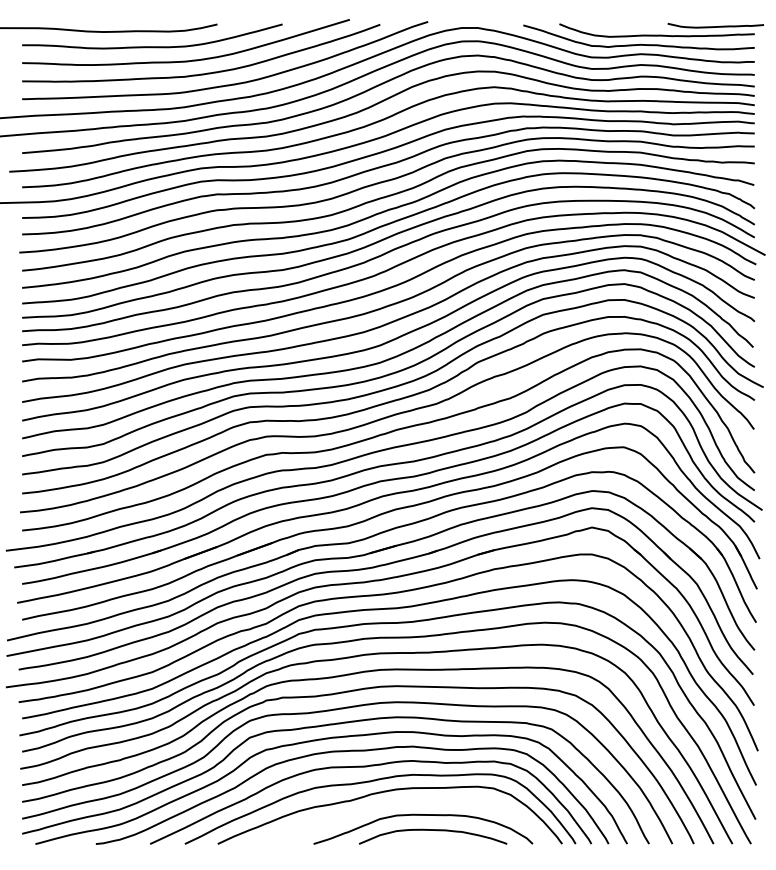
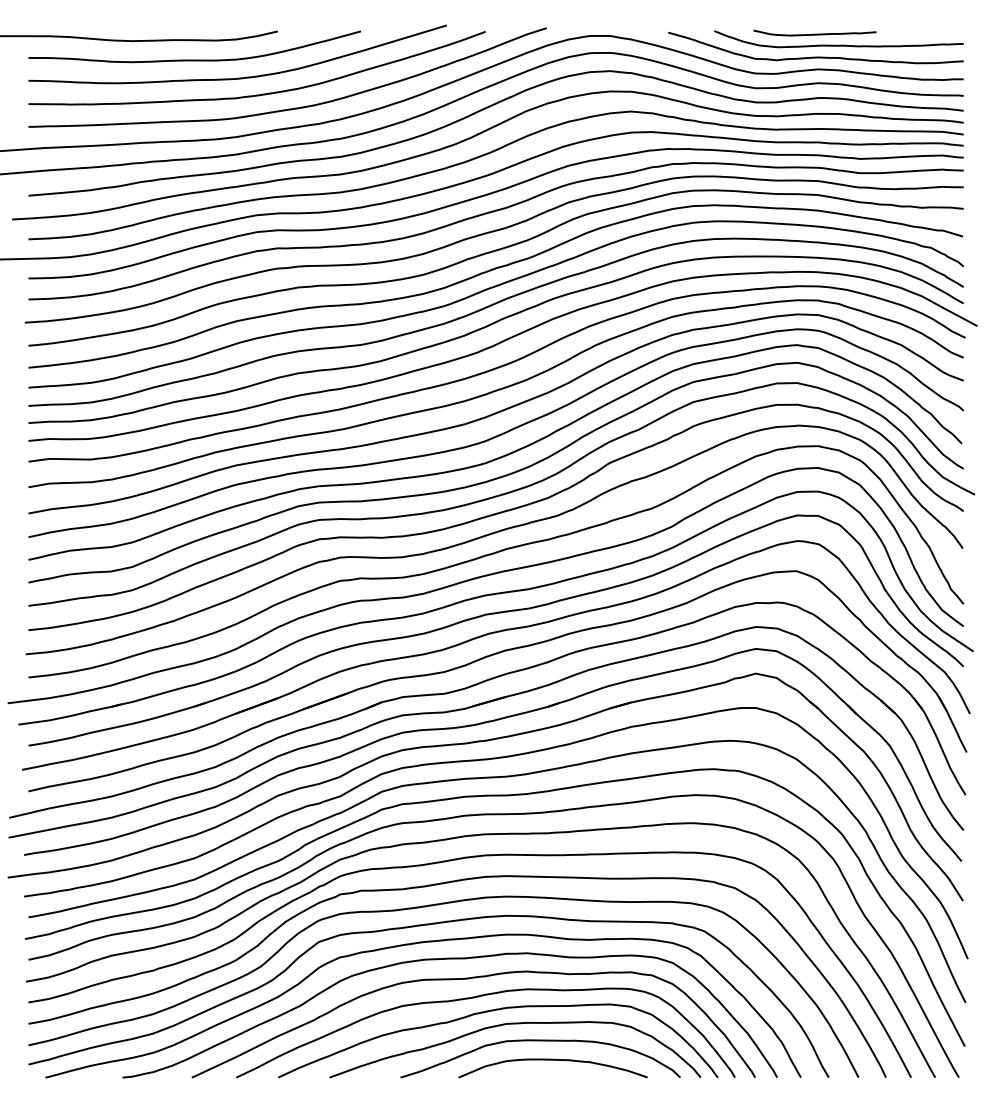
curve: (715, 26) -> (814, 33), moved
curve: (403, 802) -> (515, 1024), added

